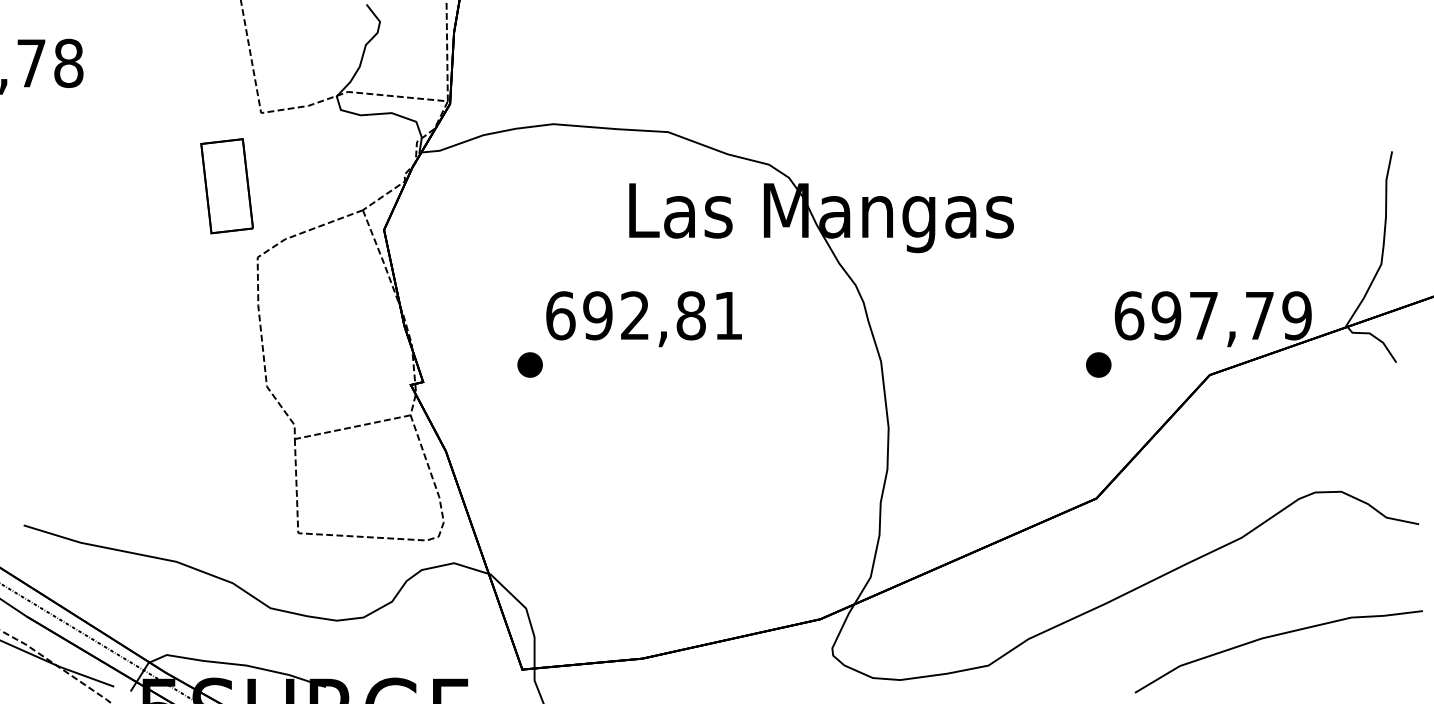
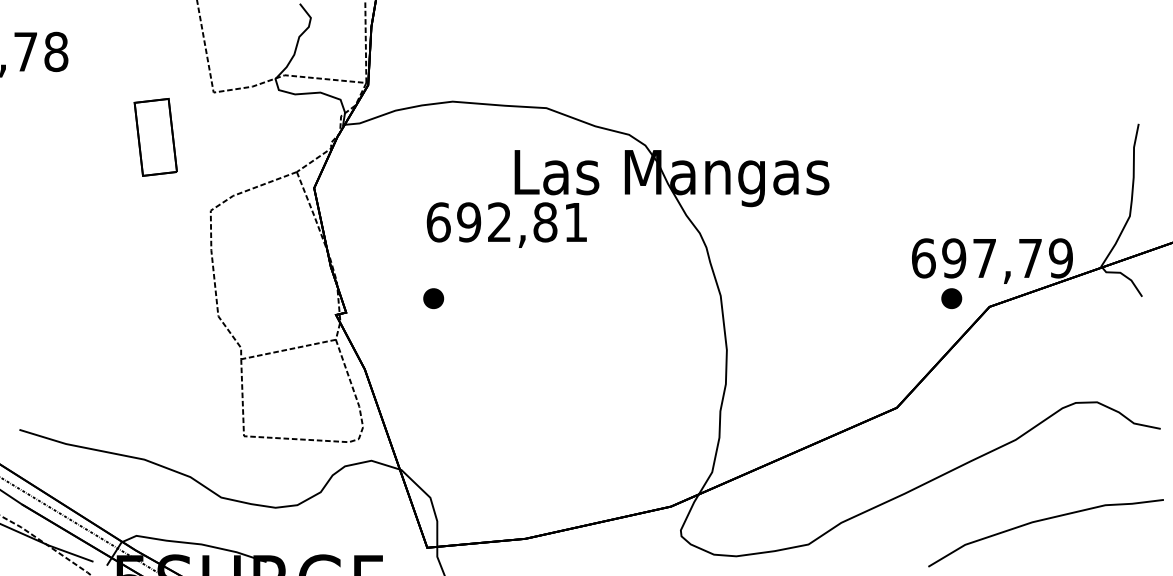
part: (226, 186) -> (155, 137), moved
text: (643, 318) -> (506, 224), moved
part: (1098, 364) -> (951, 298), moved

